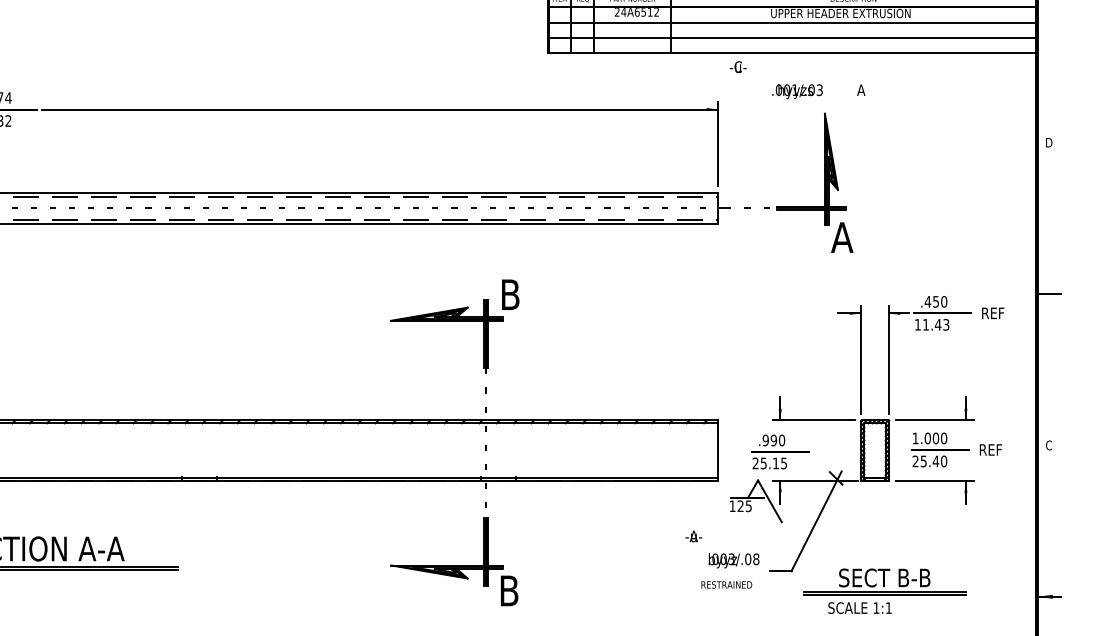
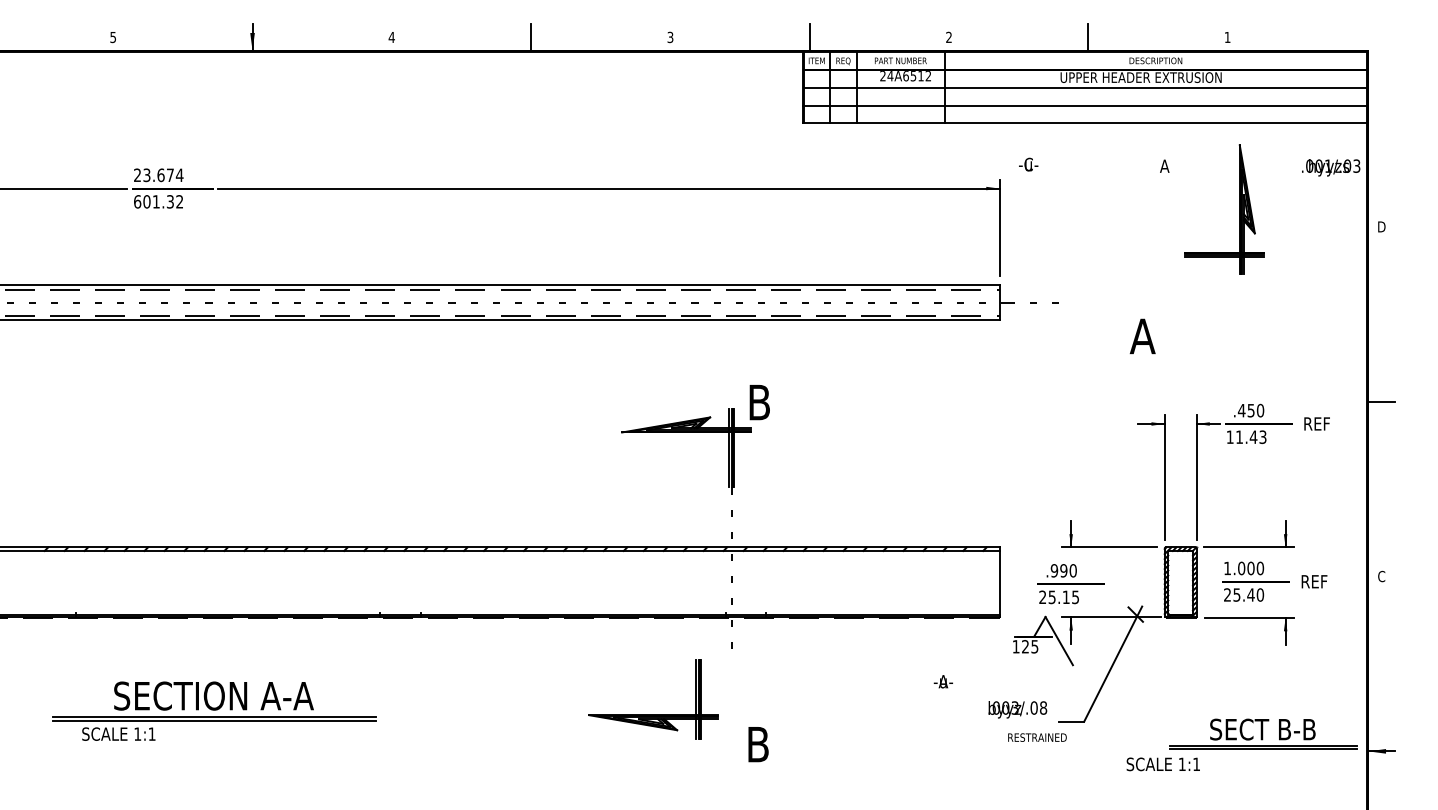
text: (738, 67) -> (1028, 164), moved
text: (797, 91) -> (1331, 167), moved
part: (824, 169) -> (1239, 209), moved
text: (693, 536) -> (942, 681), moved
part: (447, 564) -> (653, 714), moved
part: (885, 581) -> (1263, 733), moved
text: (726, 584) -> (1037, 737), moved

